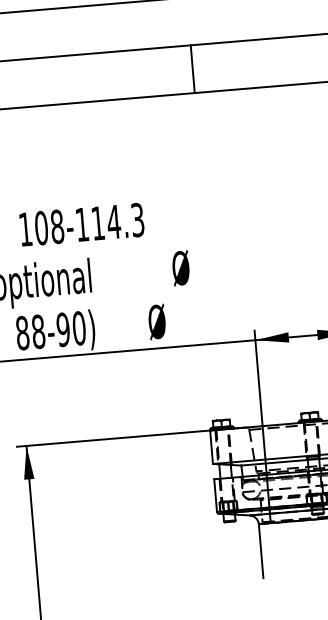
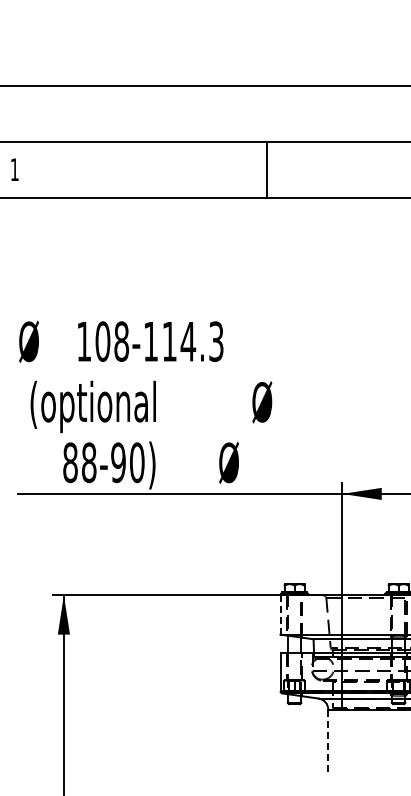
line: (192, 69) -> (266, 170), moved
line: (211, 446) -> (280, 614), solid -> dashed
line: (261, 551) -> (328, 741), solid -> dashed

